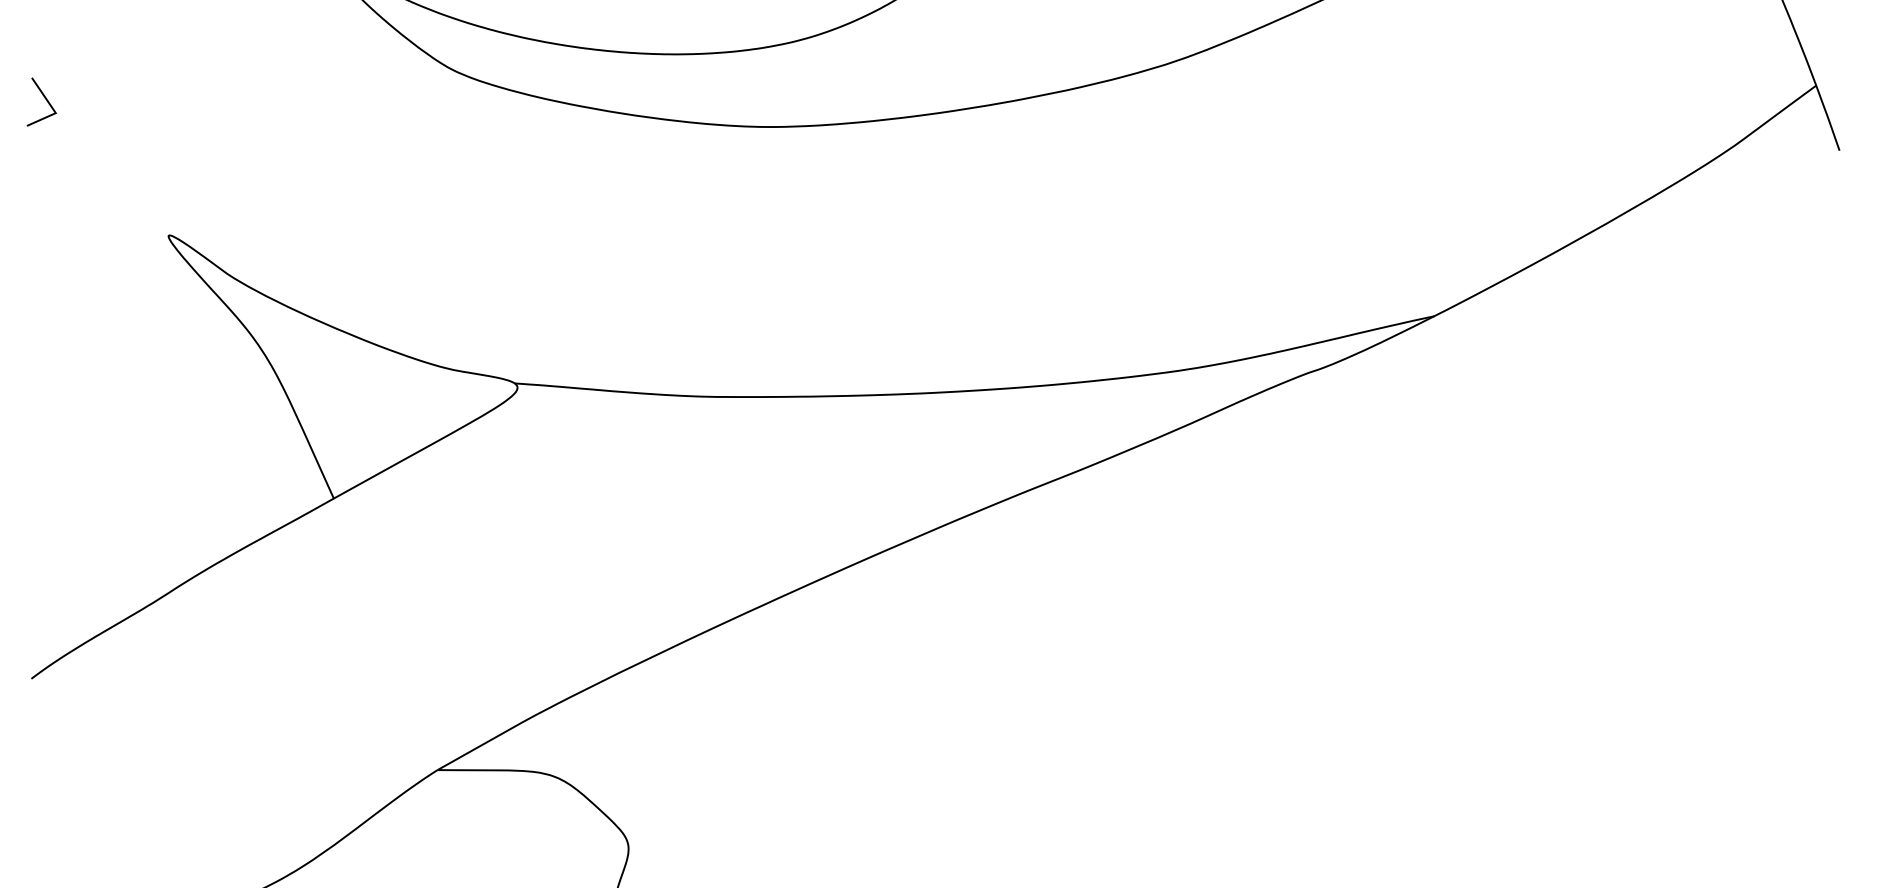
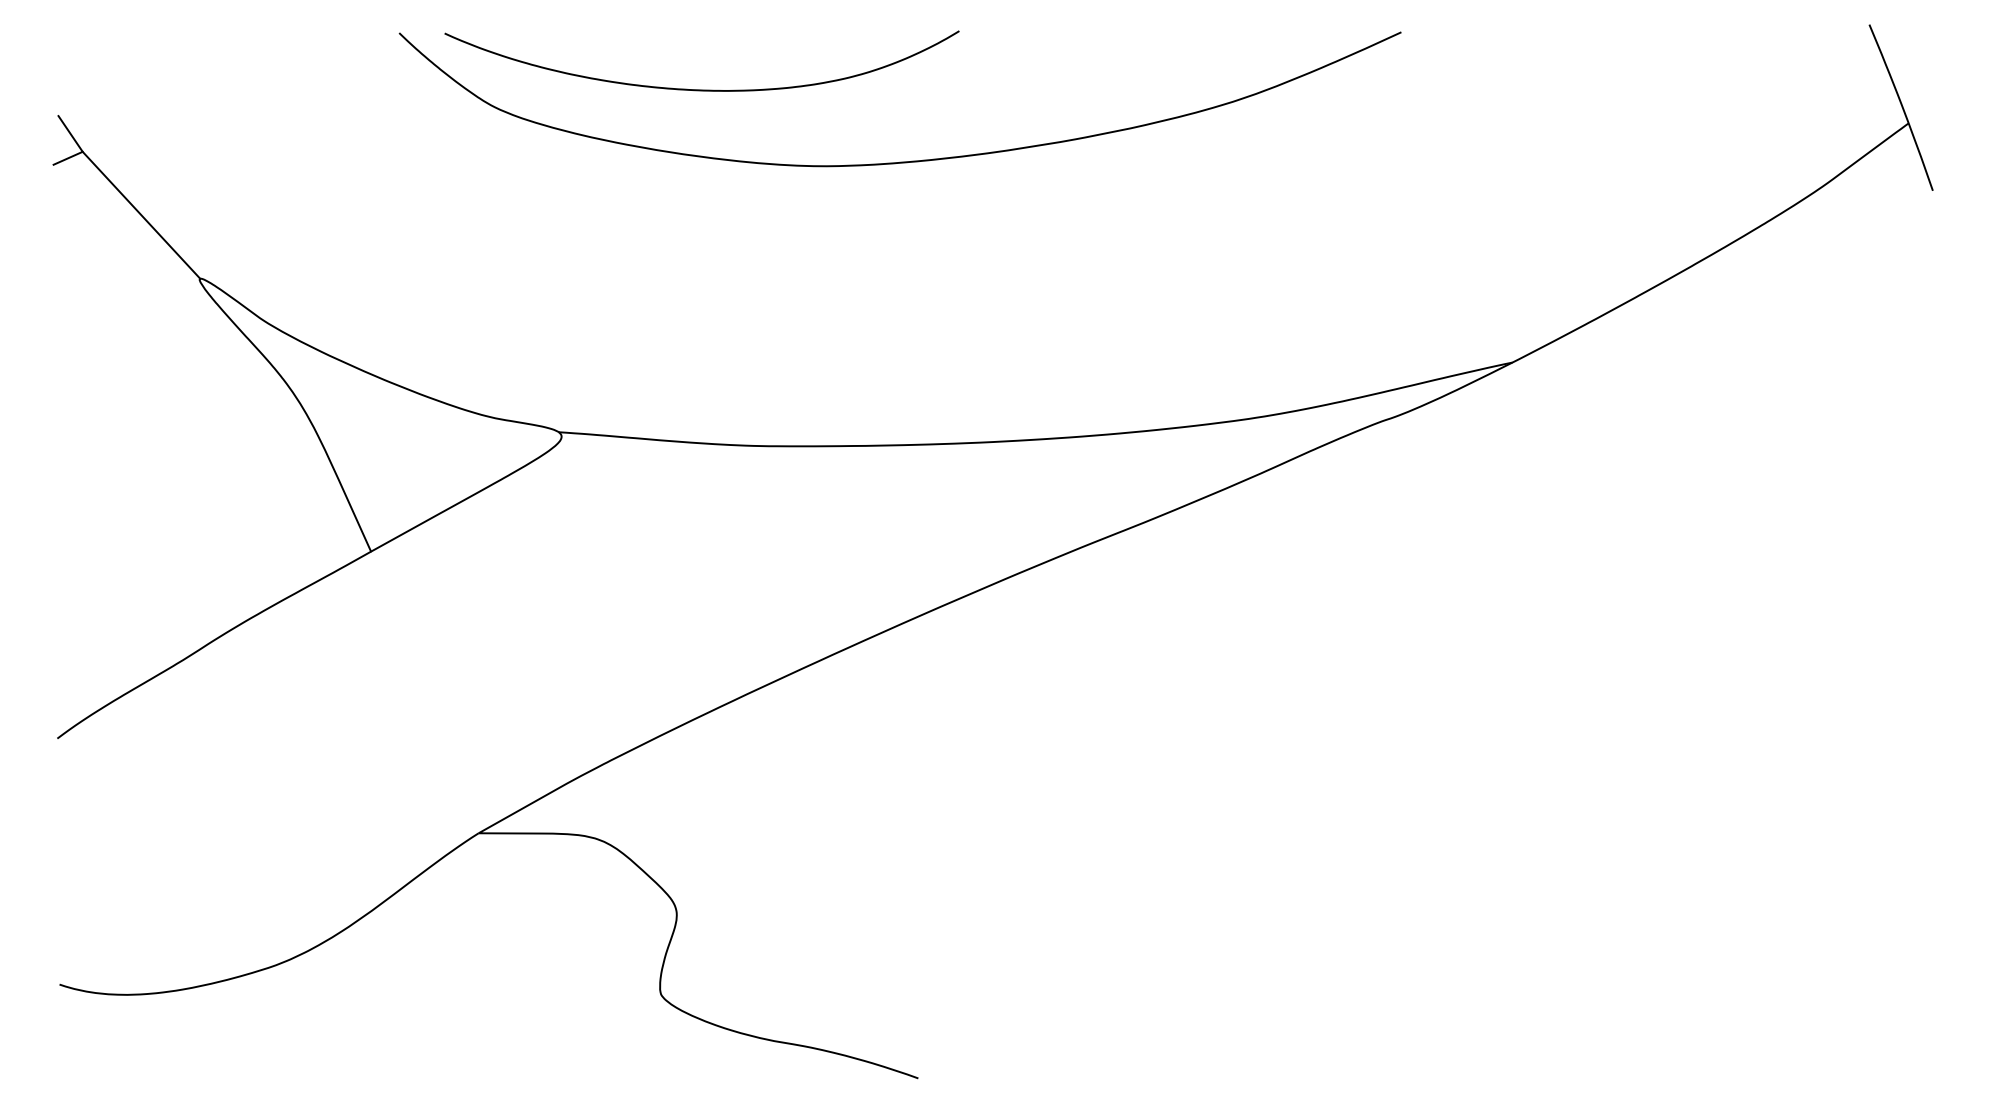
line: (112, 173) -> (141, 214), added

